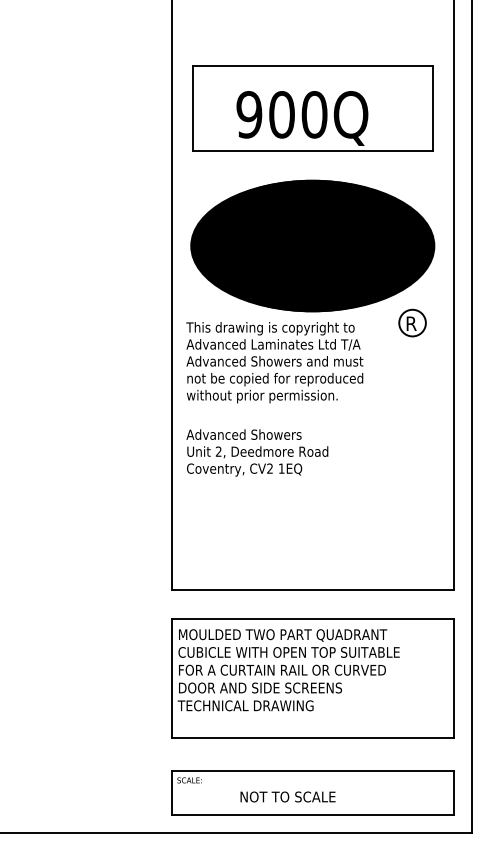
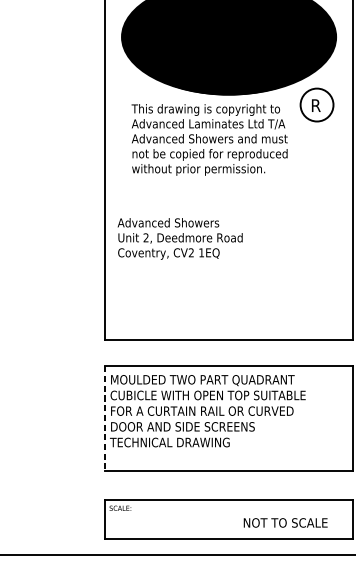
circle: (412, 322) -> (316, 104), size x1.4
text: (274, 362) -> (209, 139), moved
text: (257, 452) -> (180, 238), moved
line: (172, 679) -> (105, 419), solid -> dashed
text: (287, 796) -> (285, 522), moved

